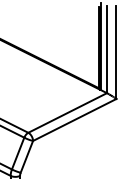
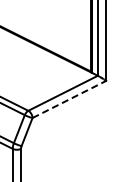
line: (74, 119) -> (69, 99), solid -> dashed

